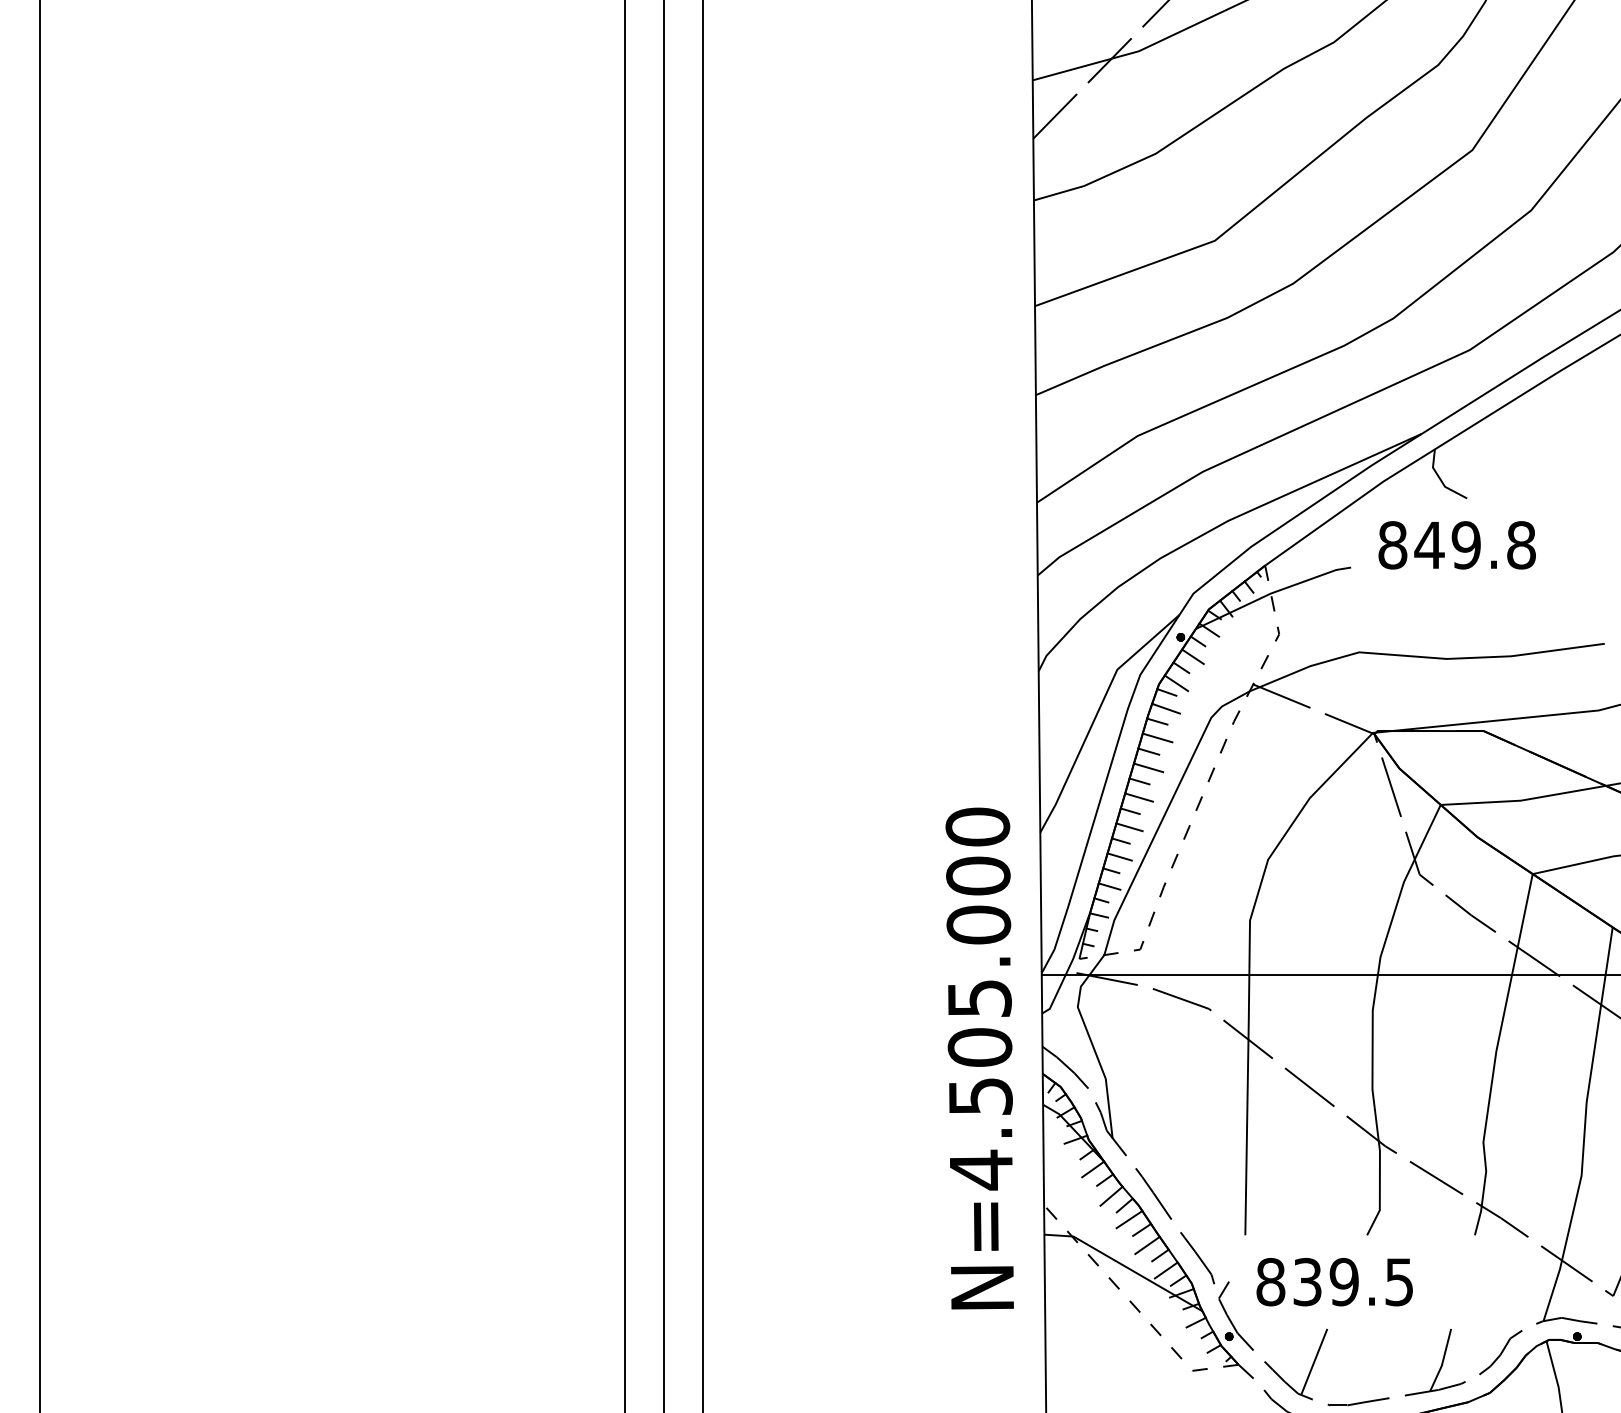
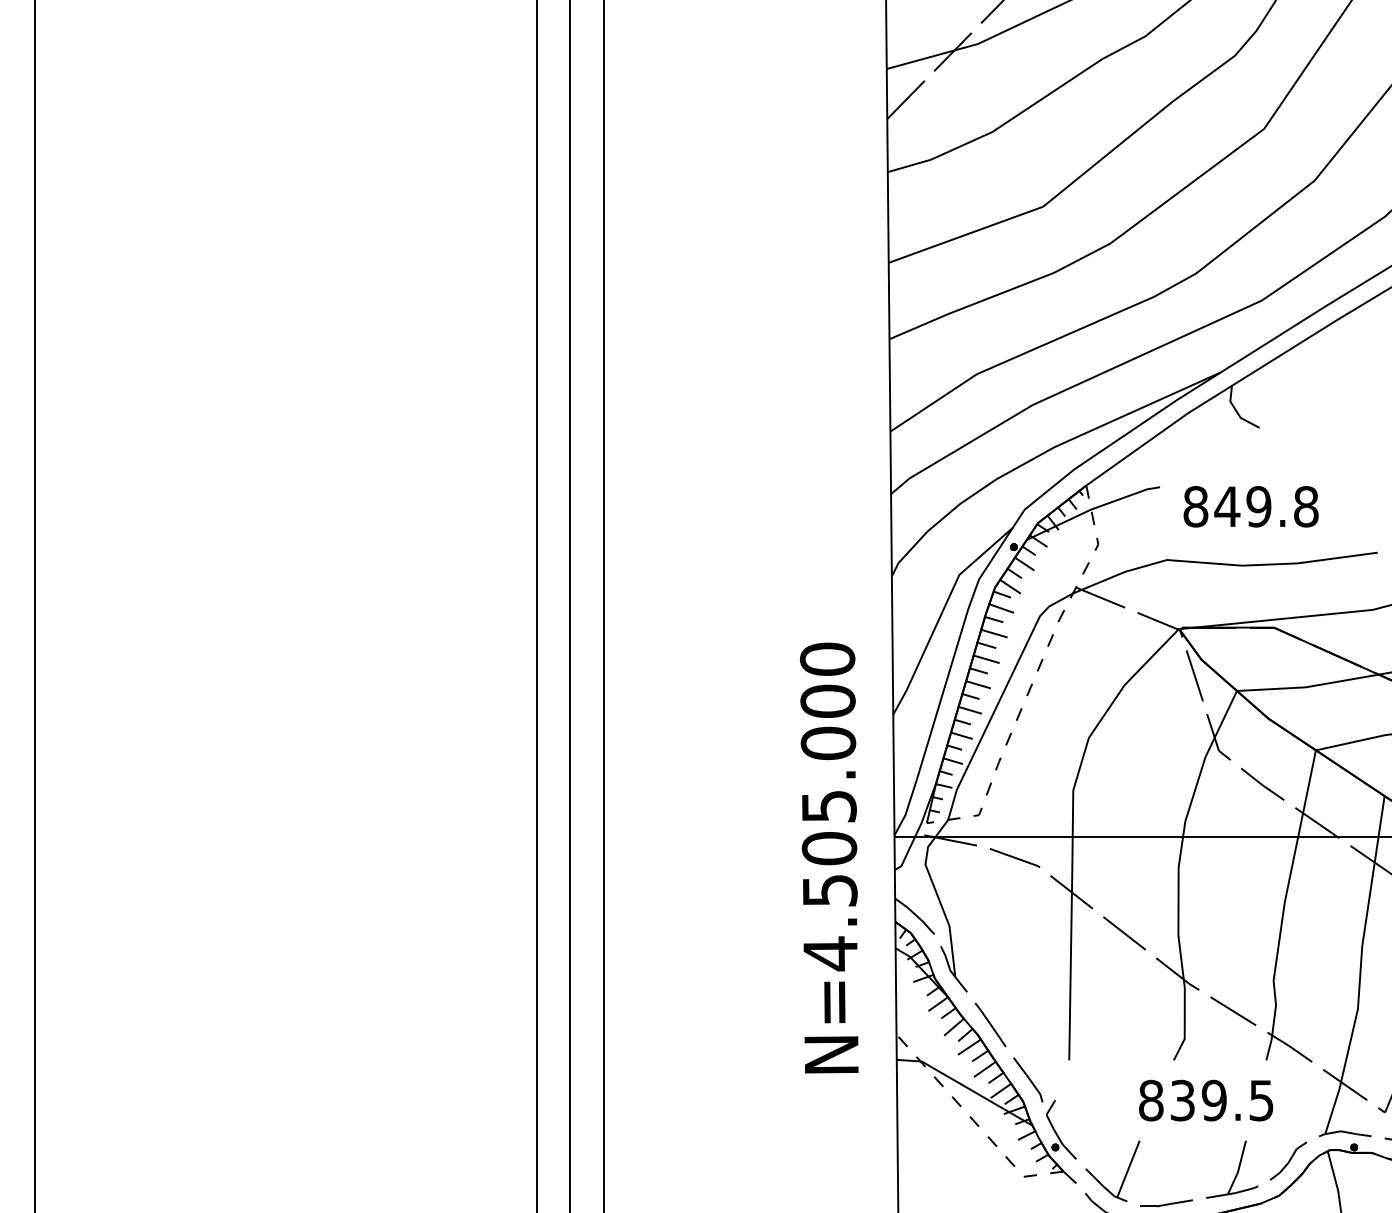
text: (1456, 545) -> (1250, 506), moved
text: (979, 1058) -> (829, 858), moved
text: (1334, 1282) -> (1205, 1100), moved

